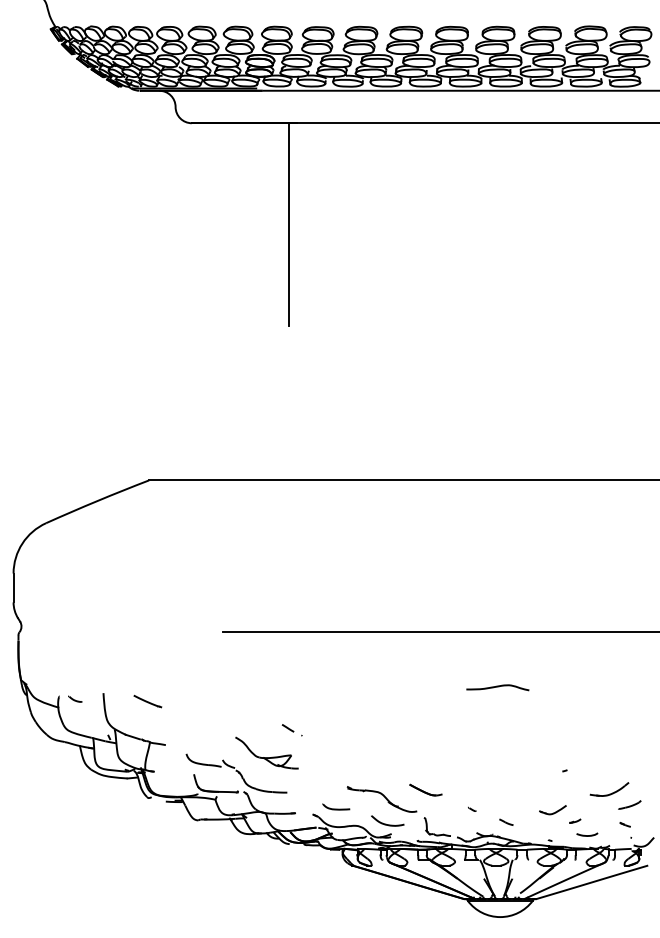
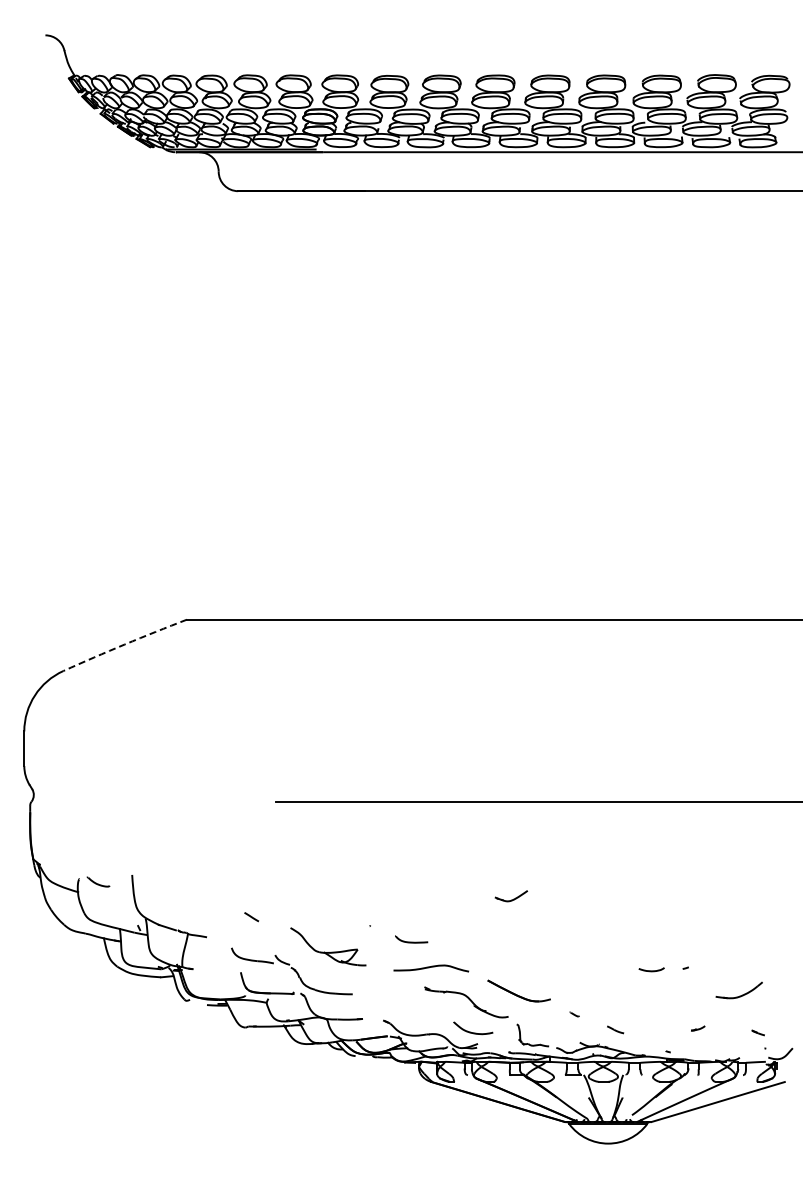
line: (289, 224) -> (355, 312), removed
arc: (97, 501) -> (124, 644), solid -> dashed
curve: (497, 686) -> (431, 967), moved
part: (75, 699) -> (98, 882), size x1.4
line: (147, 701) -> (185, 884), removed
line: (287, 728) -> (251, 917), moved
part: (425, 790) -> (518, 991), size x1.6
part: (629, 804) -> (763, 1008), removed
curve: (336, 808) -> (411, 941), moved
part: (552, 810) -> (510, 896), moved
curve: (587, 835) -> (651, 970), moved

